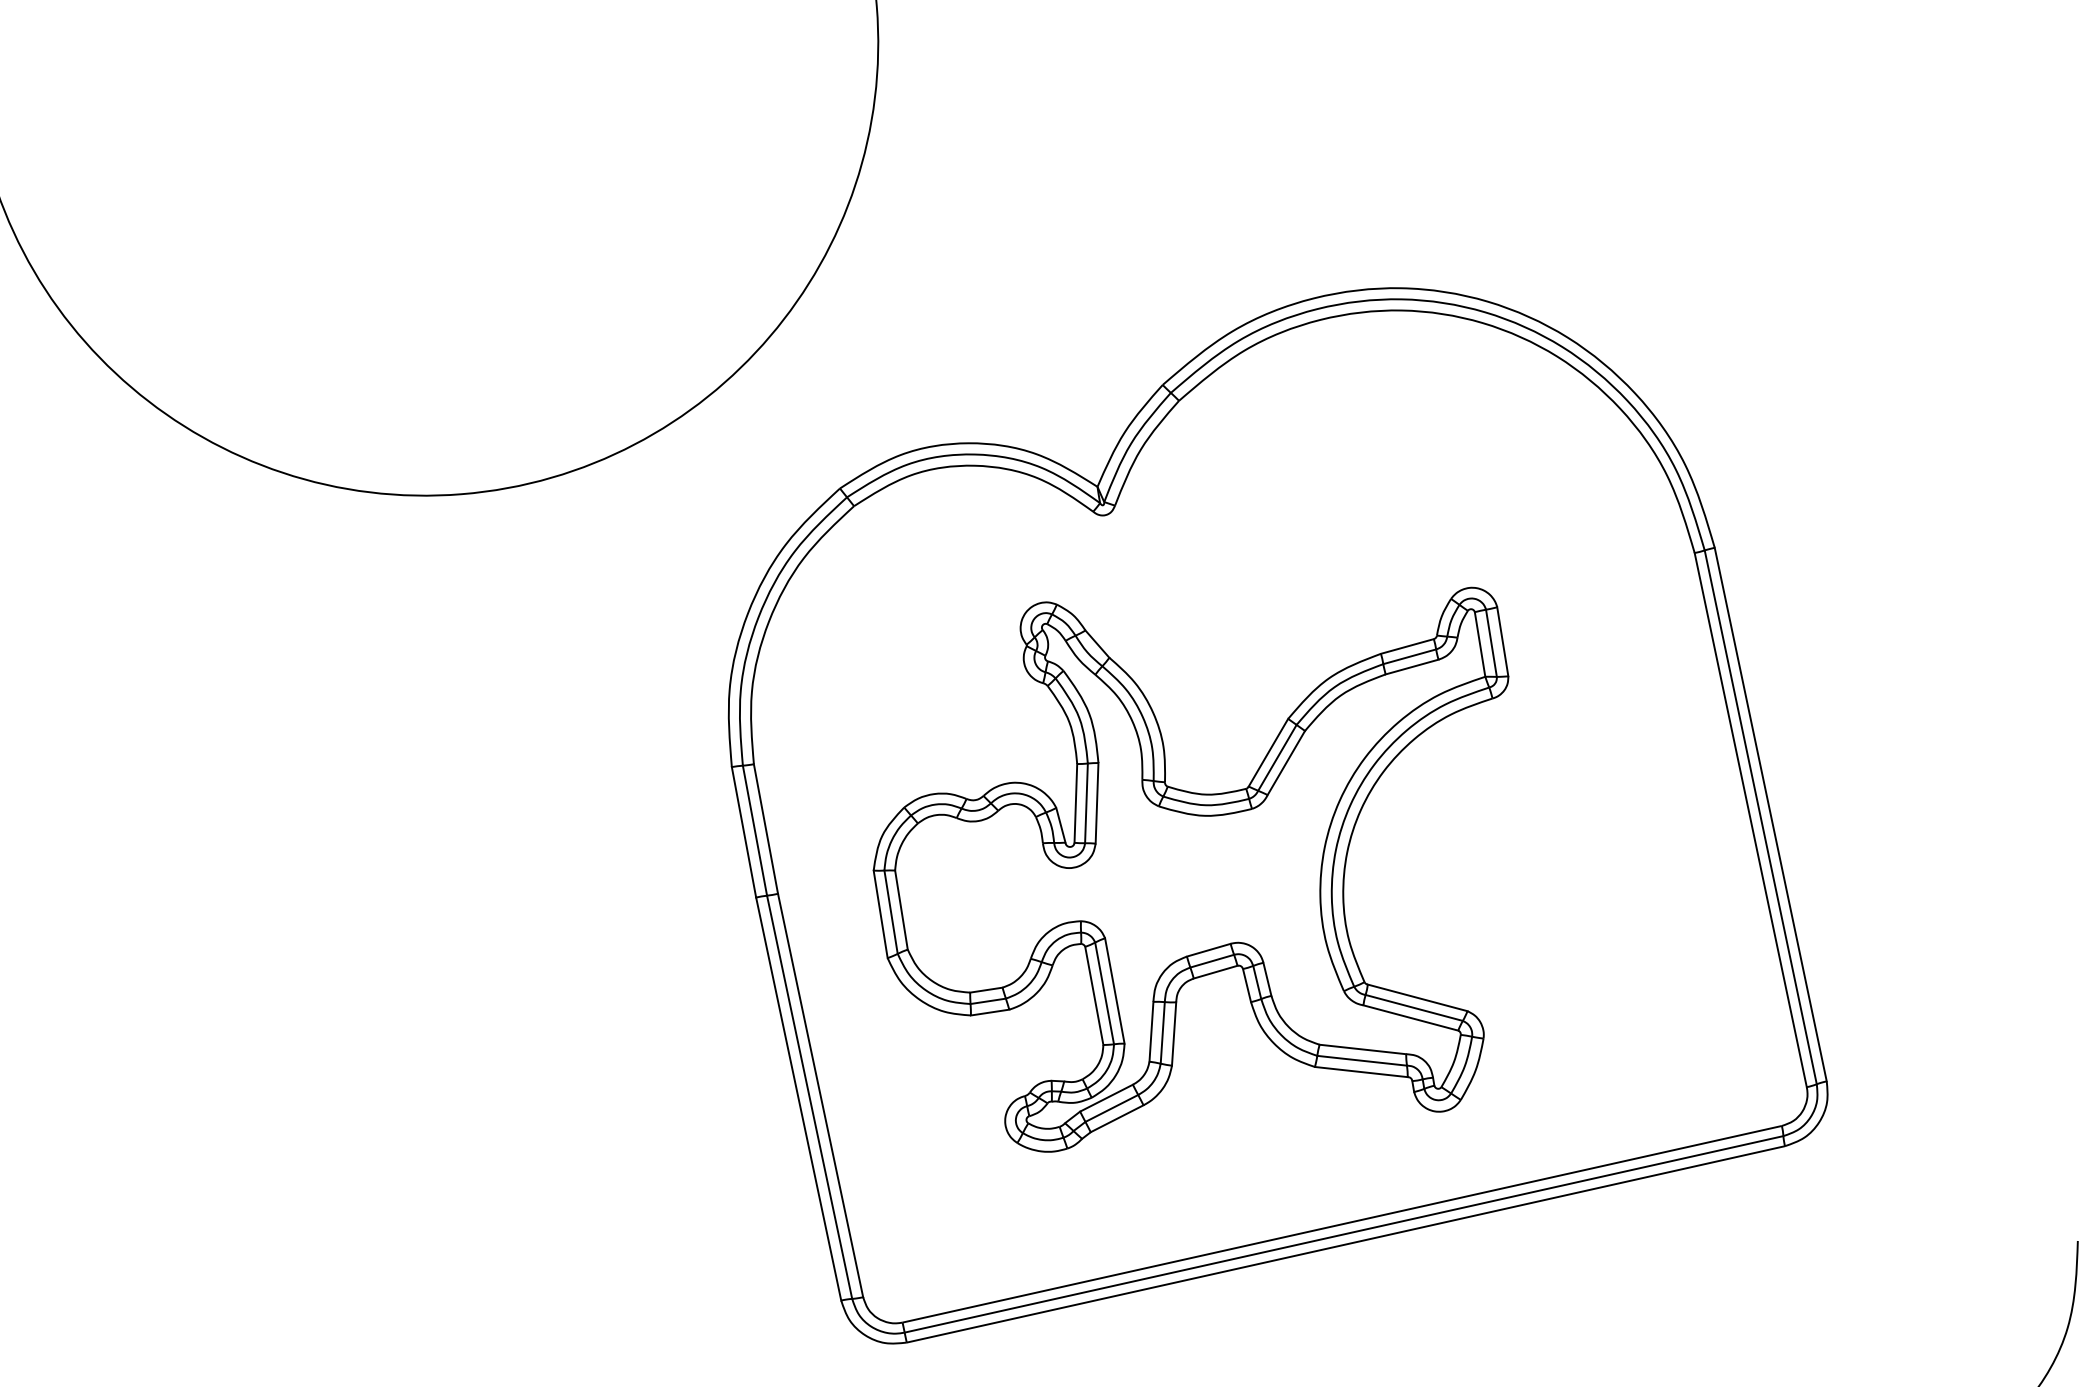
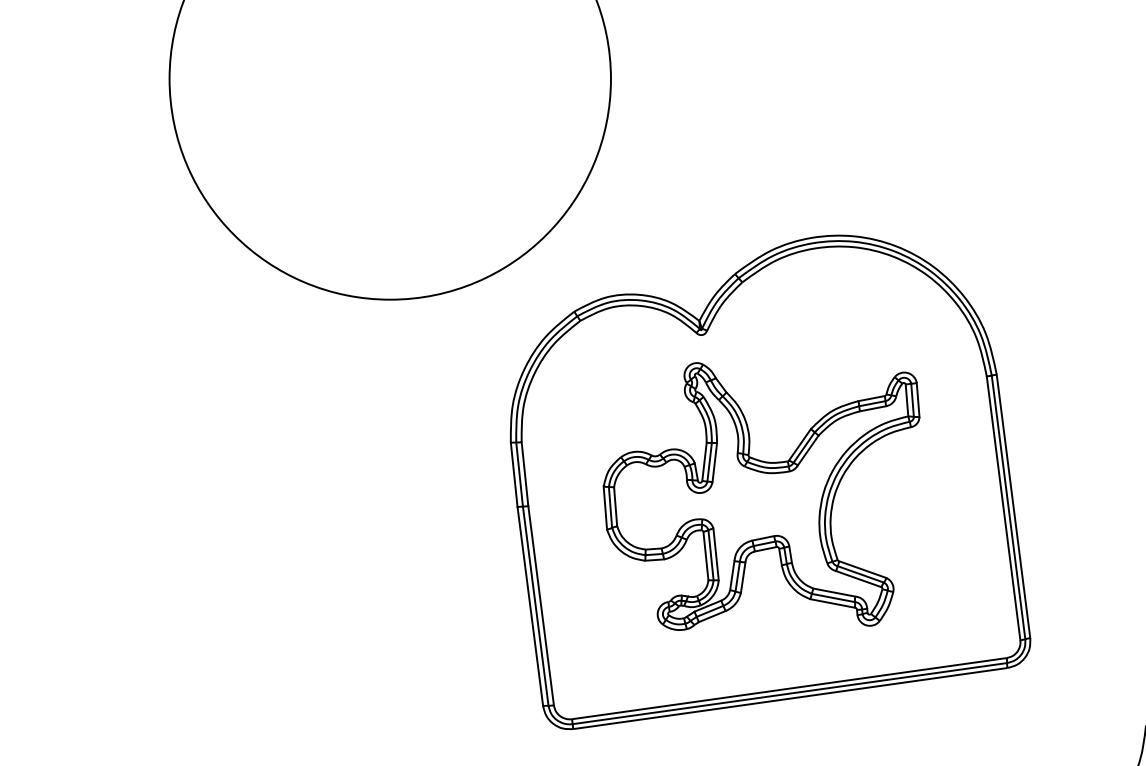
part: (1198, 864) -> (761, 496), moved

